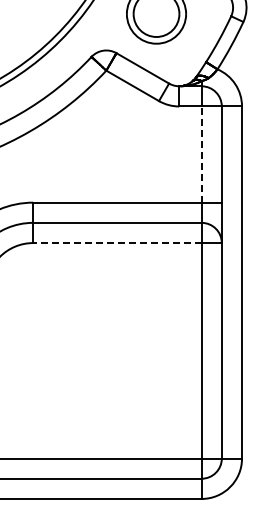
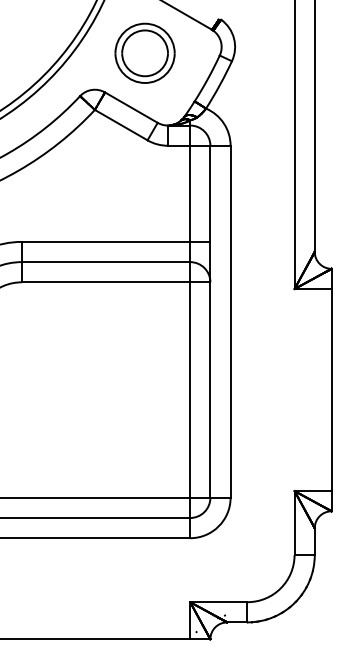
line: (201, 154) -> (190, 193), dashed -> solid
line: (116, 243) -> (105, 282), dashed -> solid

